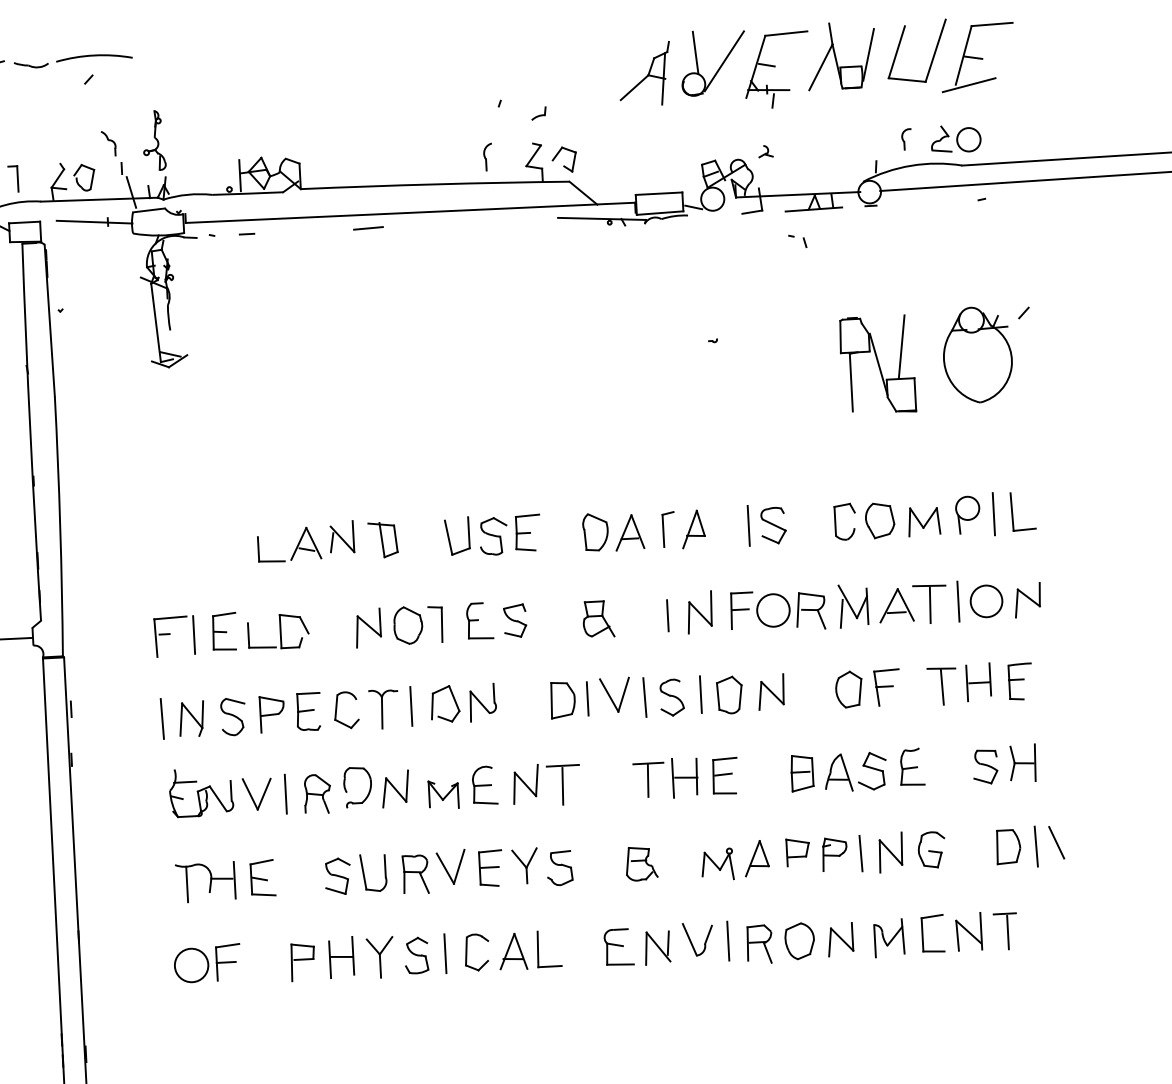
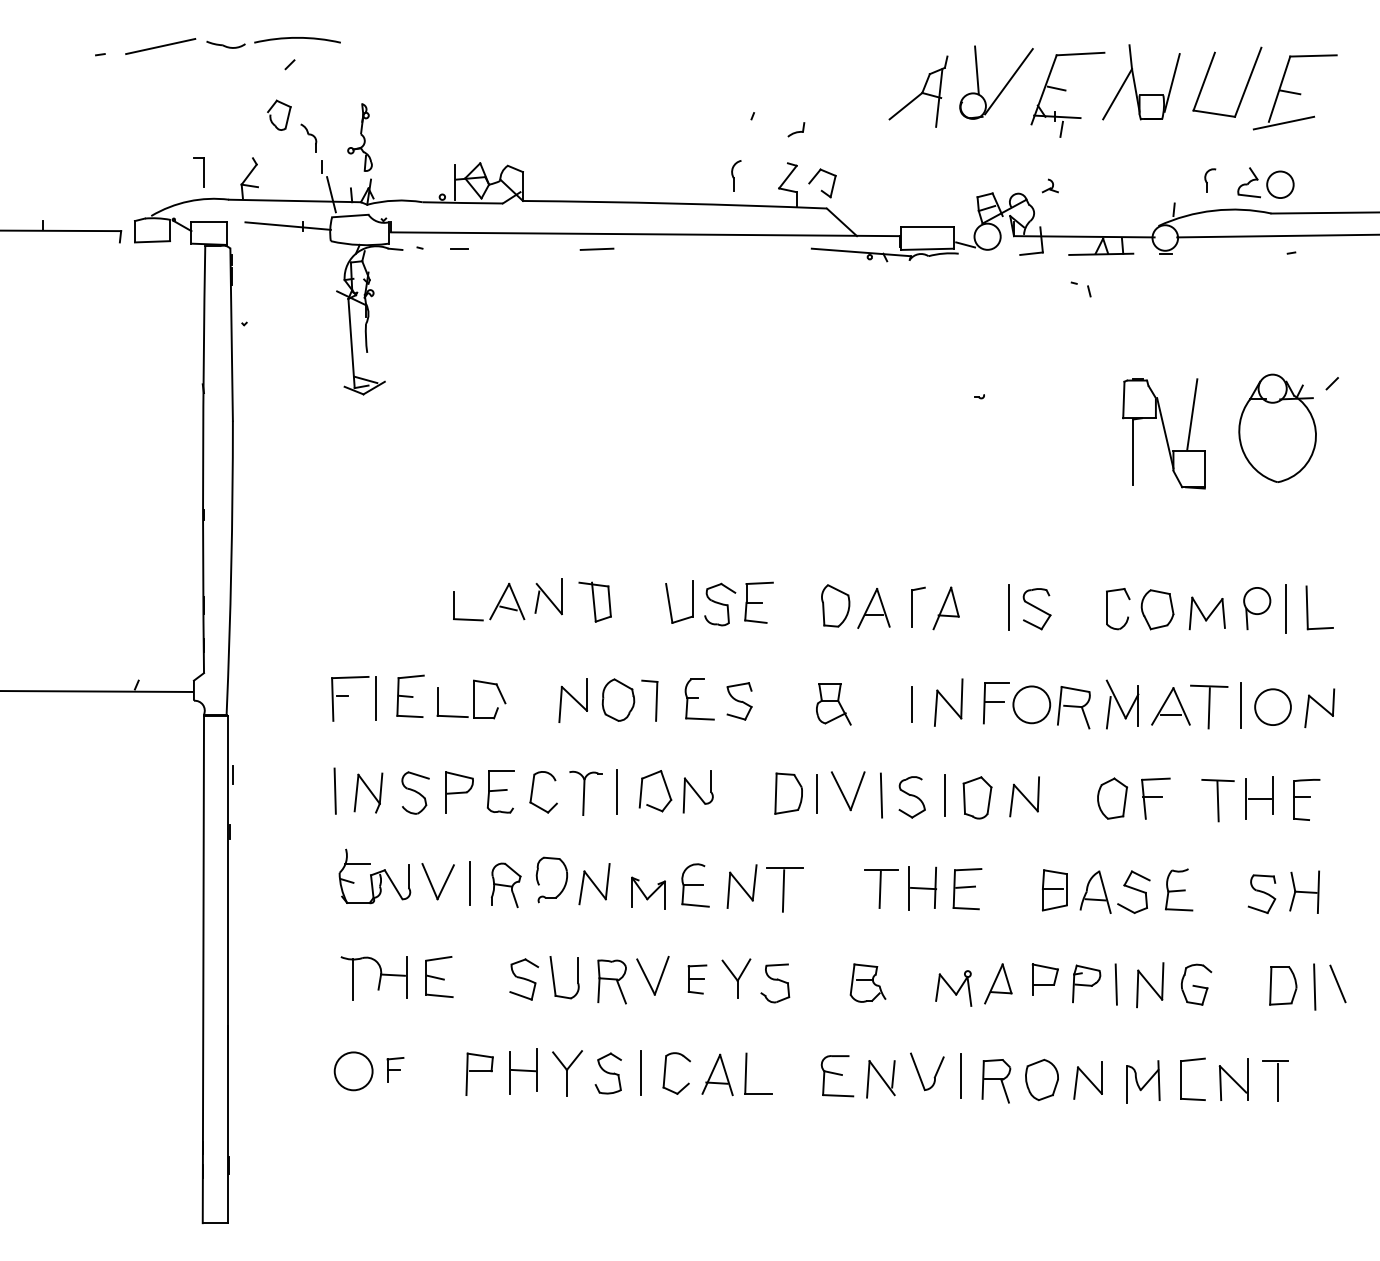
part: (84, 177) -> (279, 114), moved
part: (490, 868) -> (697, 979), size x0.7
part: (228, 961) -> (395, 1069), size x0.6

